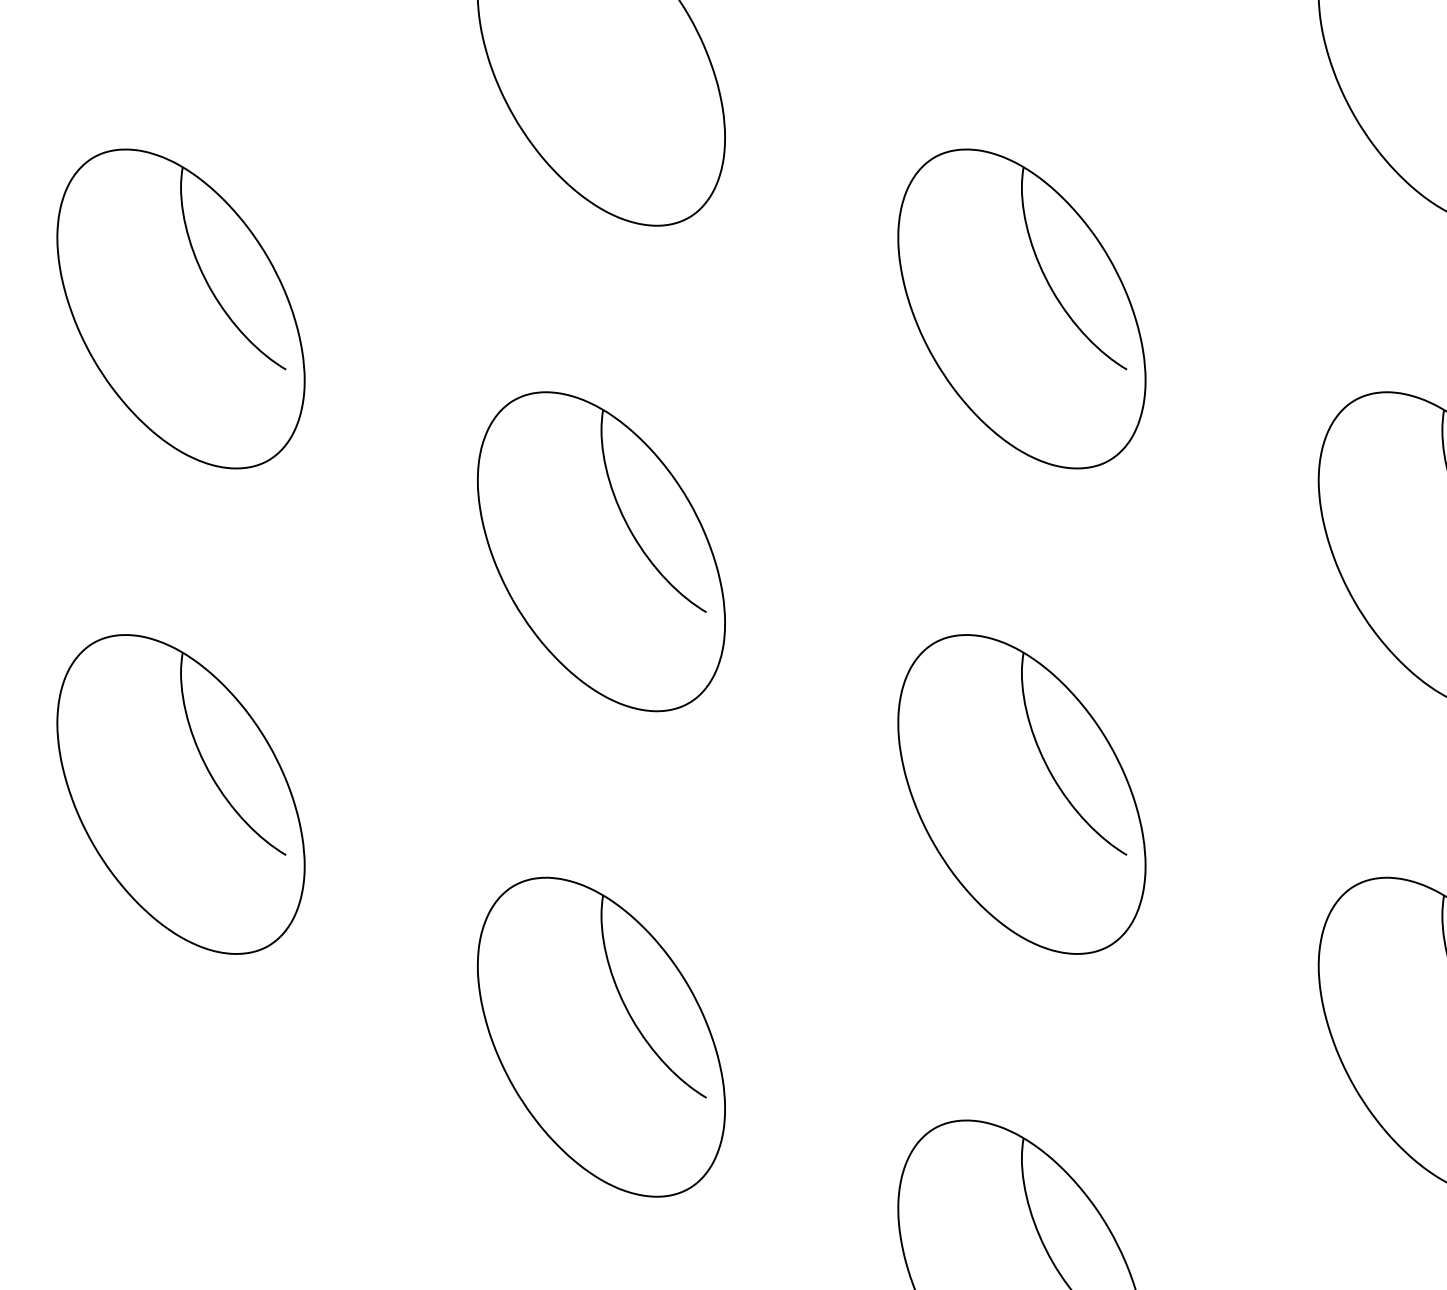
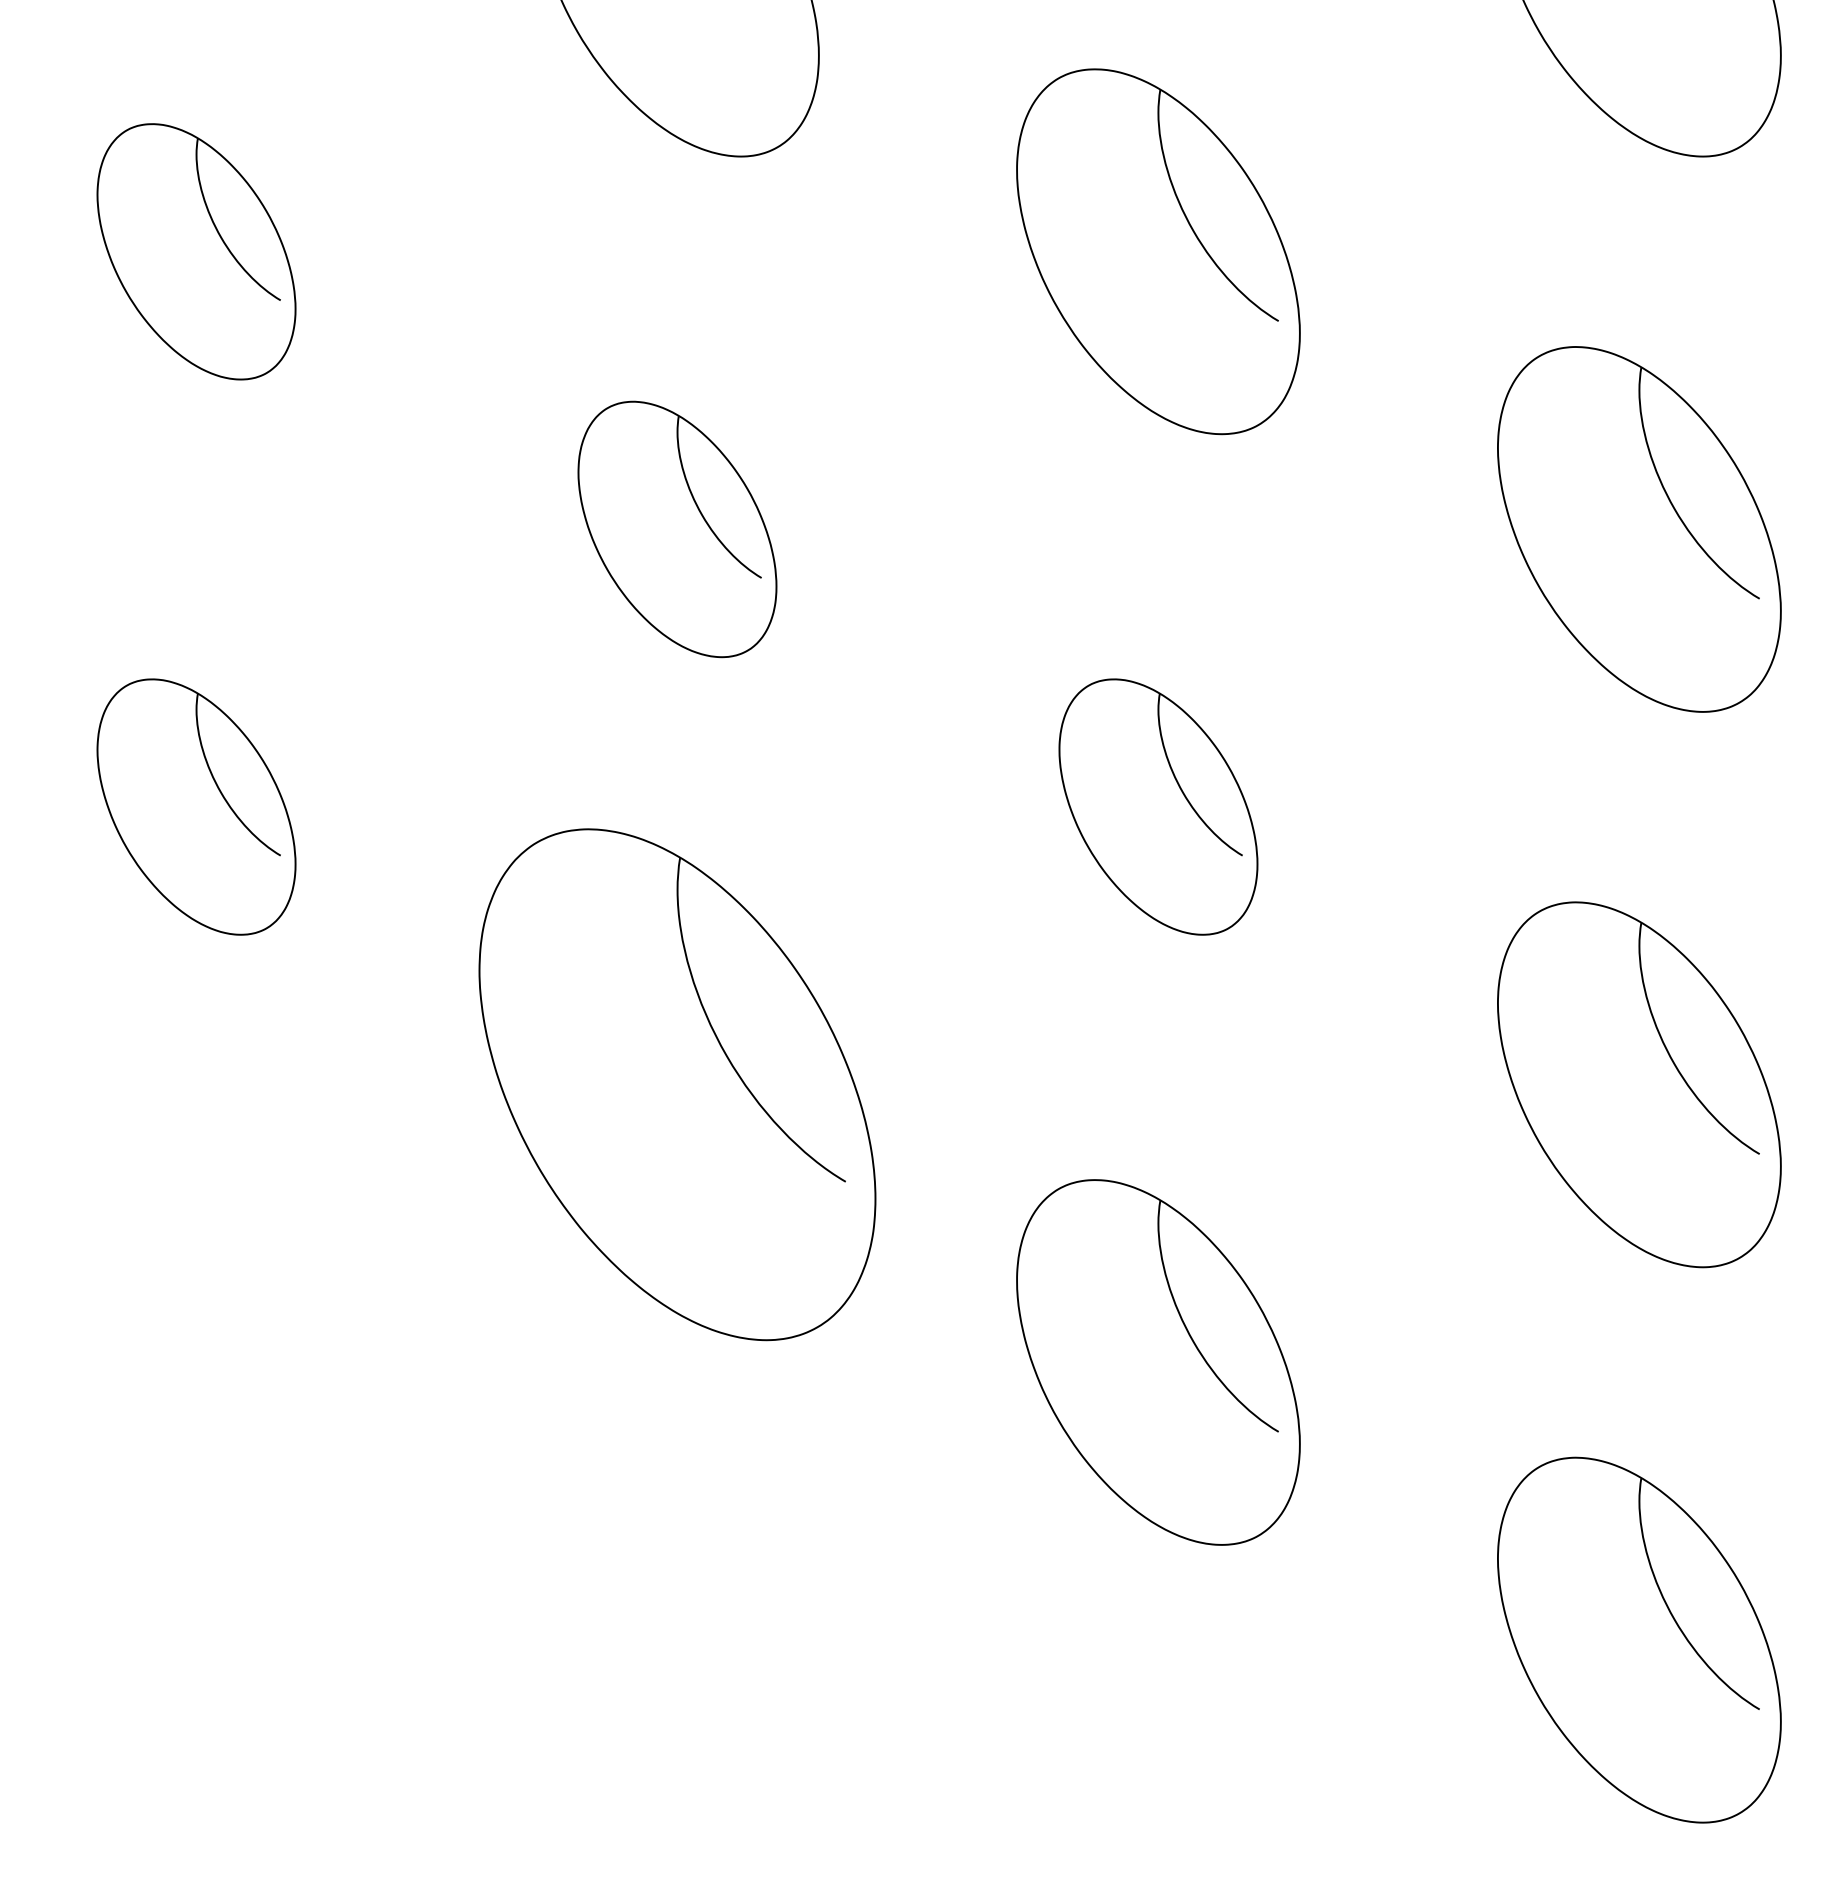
part: (180, 308) -> (196, 251), size x0.7
part: (601, 551) -> (677, 529), size x0.7
part: (180, 793) -> (196, 806), size x0.7
part: (1021, 793) -> (1158, 806), size x0.7
part: (601, 1036) -> (677, 1084), size x1.4

